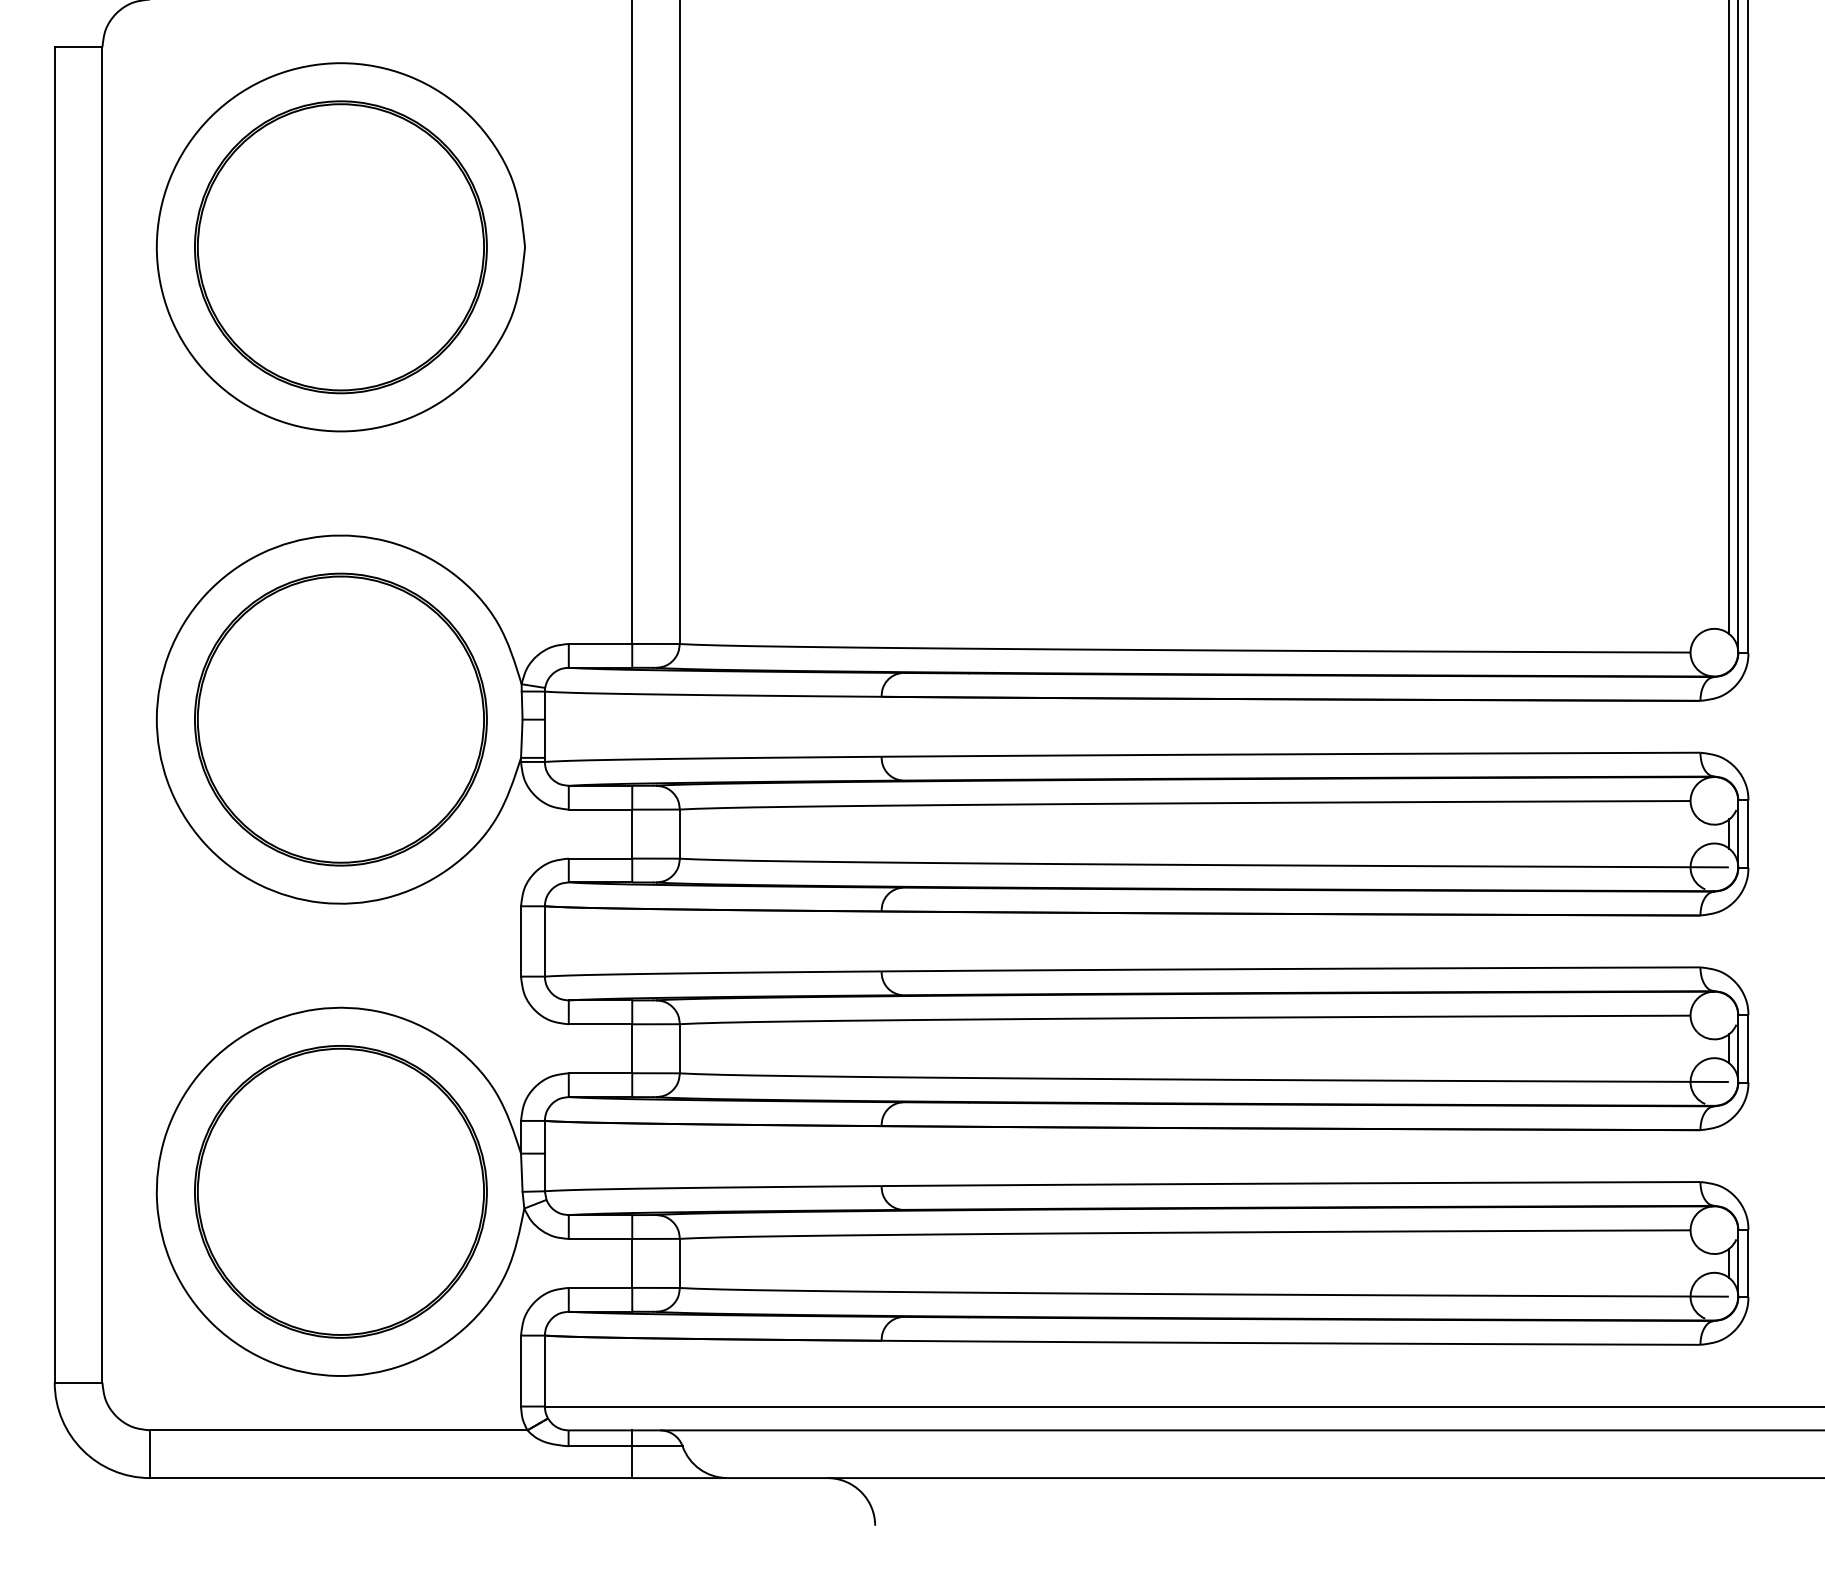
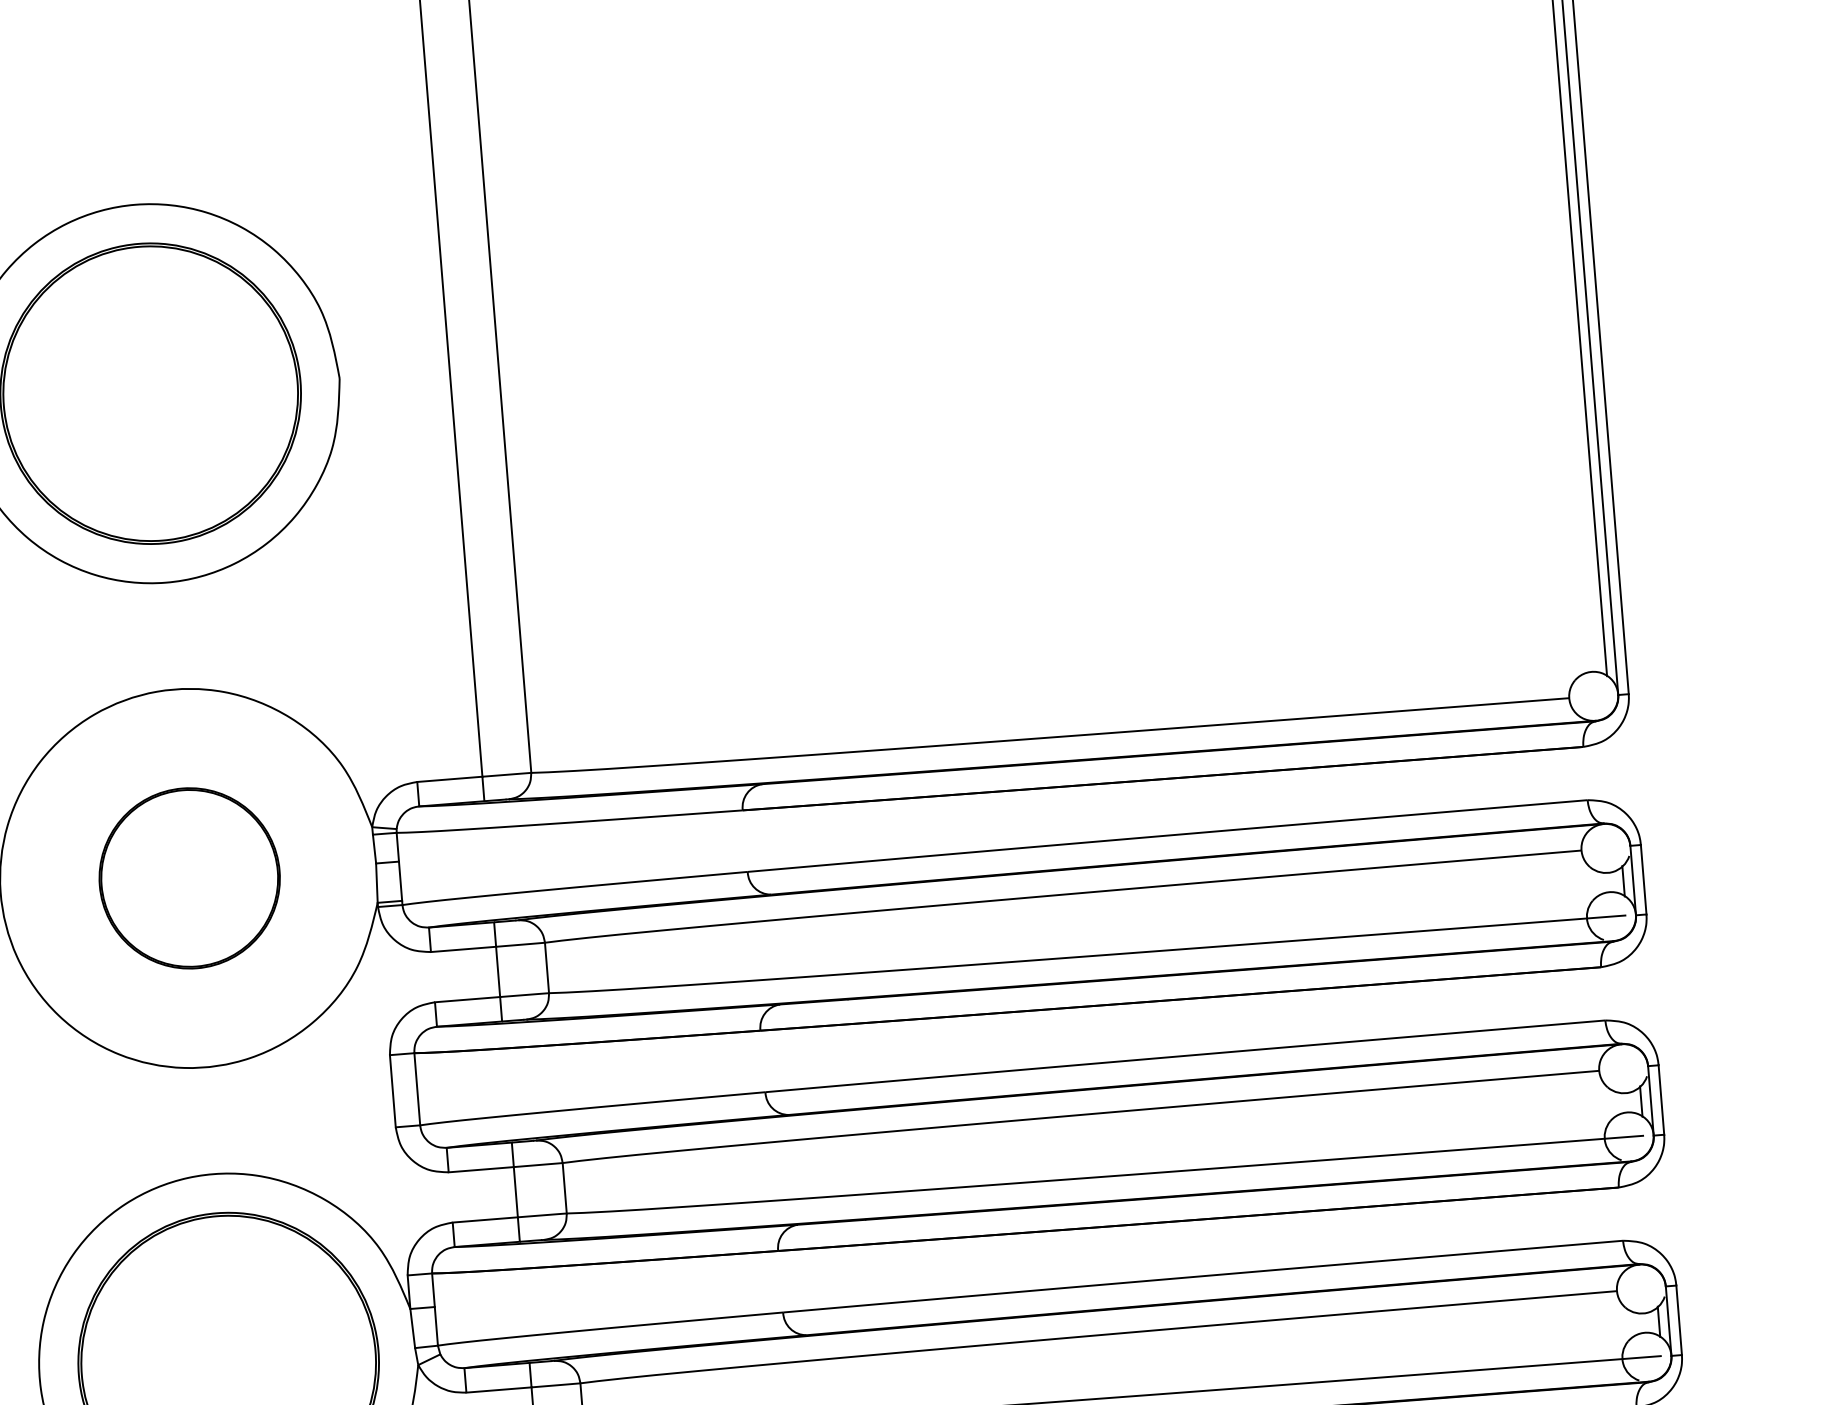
part: (340, 719) -> (189, 878), size x0.6

